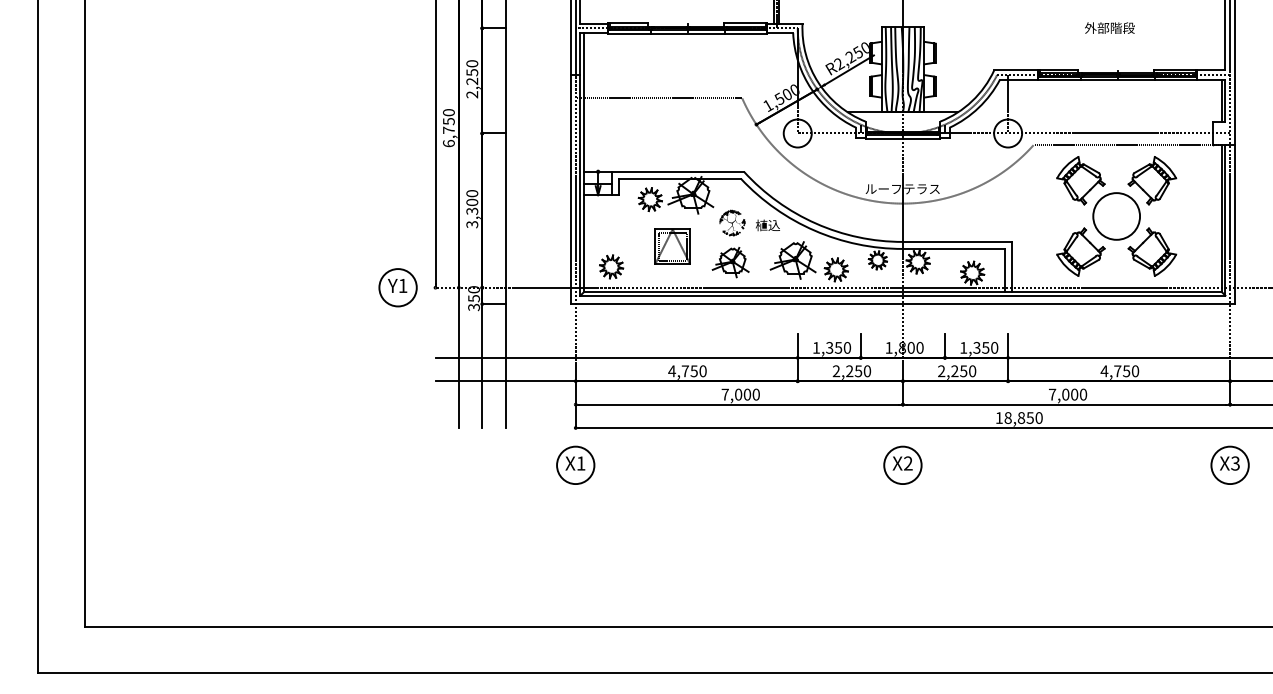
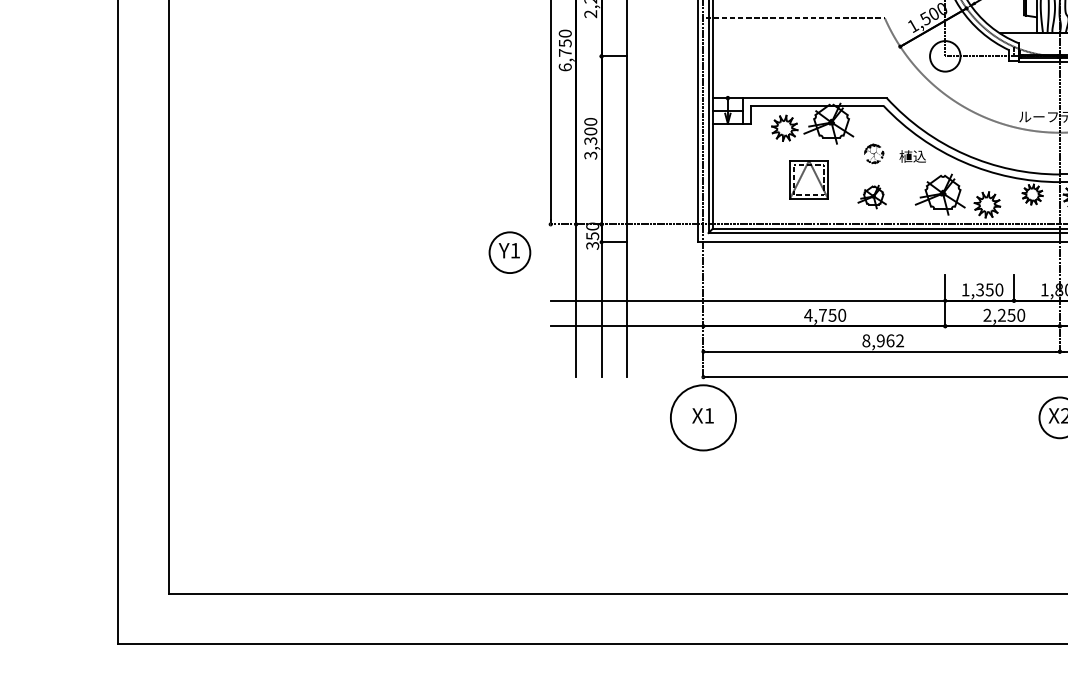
part: (732, 222) -> (874, 153), size x0.7
part: (730, 262) -> (872, 196), size x0.7
part: (611, 266) -> (742, 201), removed
part: (397, 287) -> (509, 252), moved
text: (740, 394) -> (882, 340), 7,000 -> 8,962
circle: (575, 465) -> (703, 418), size x1.6

